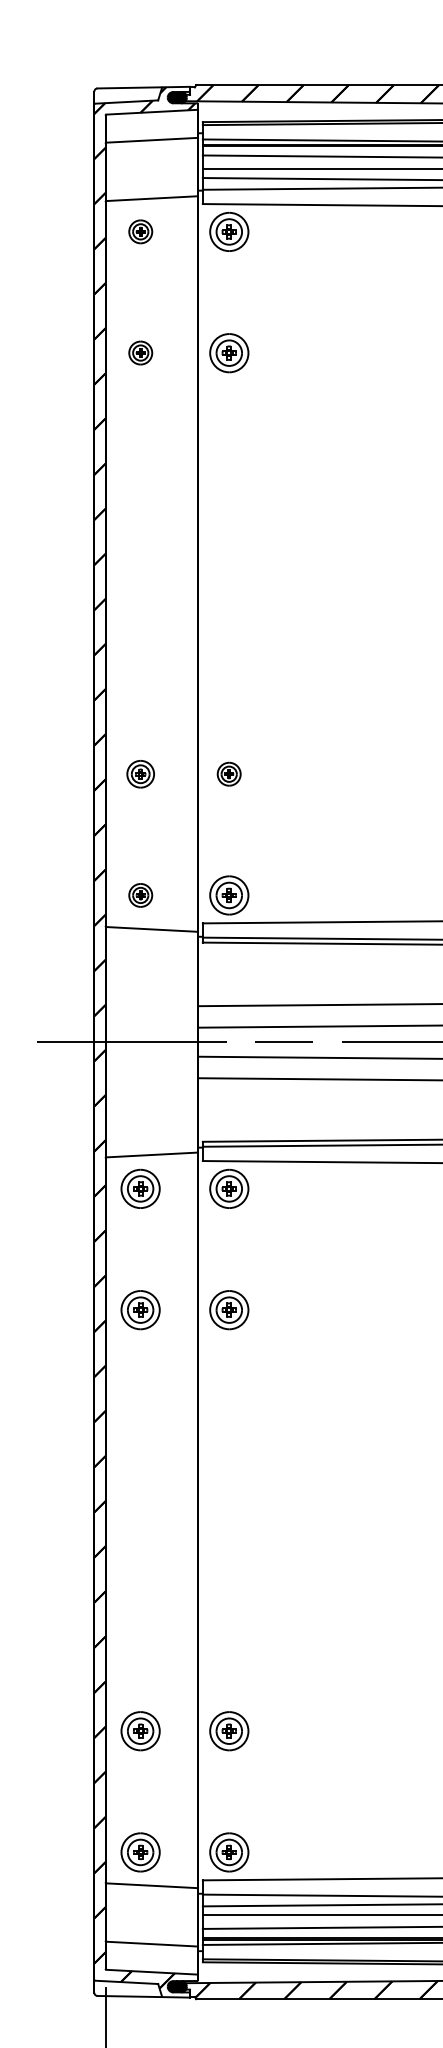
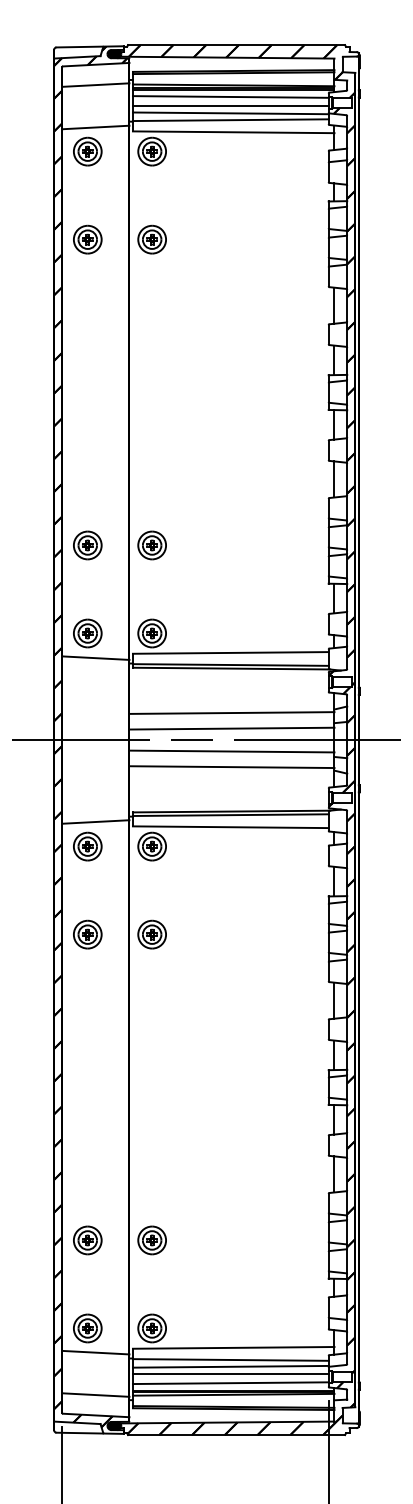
part: (140, 231) -> (87, 151), size x1.67
part: (140, 352) -> (87, 239), size x1.67
part: (140, 774) -> (87, 545), size x1.43
part: (228, 774) -> (151, 545), size x1.67
part: (140, 895) -> (87, 633), size x1.67

